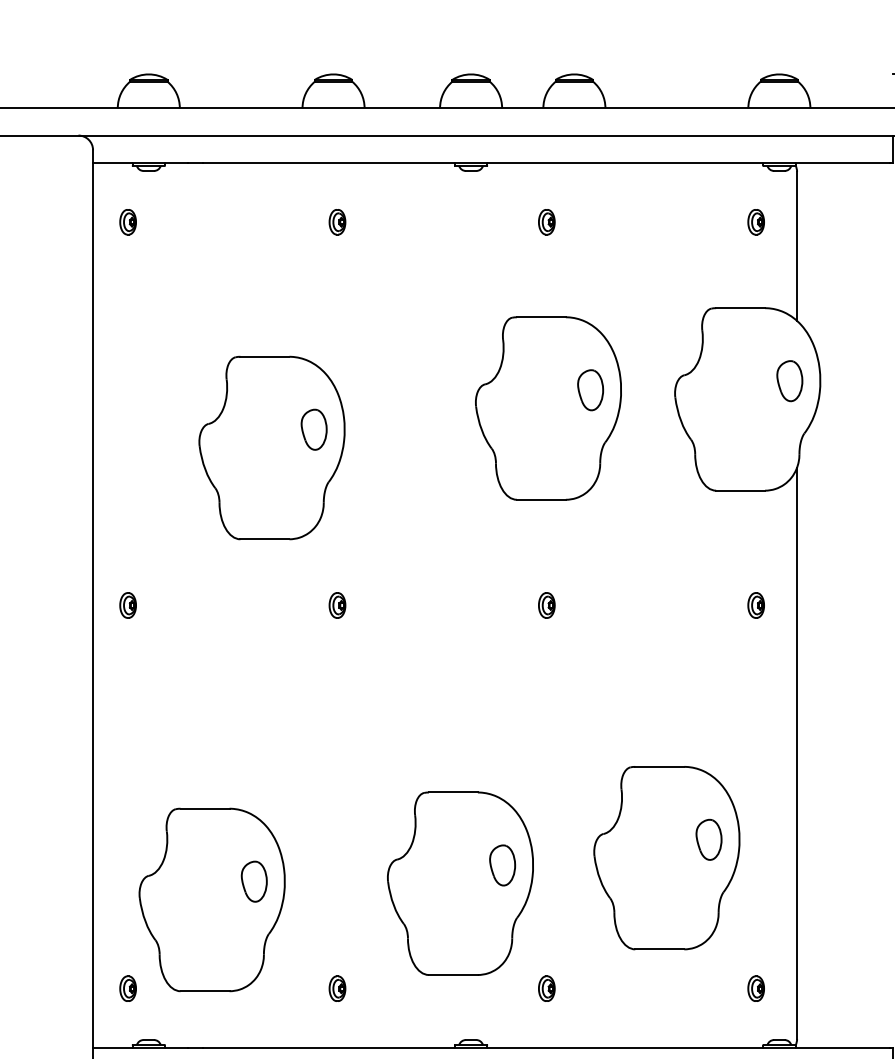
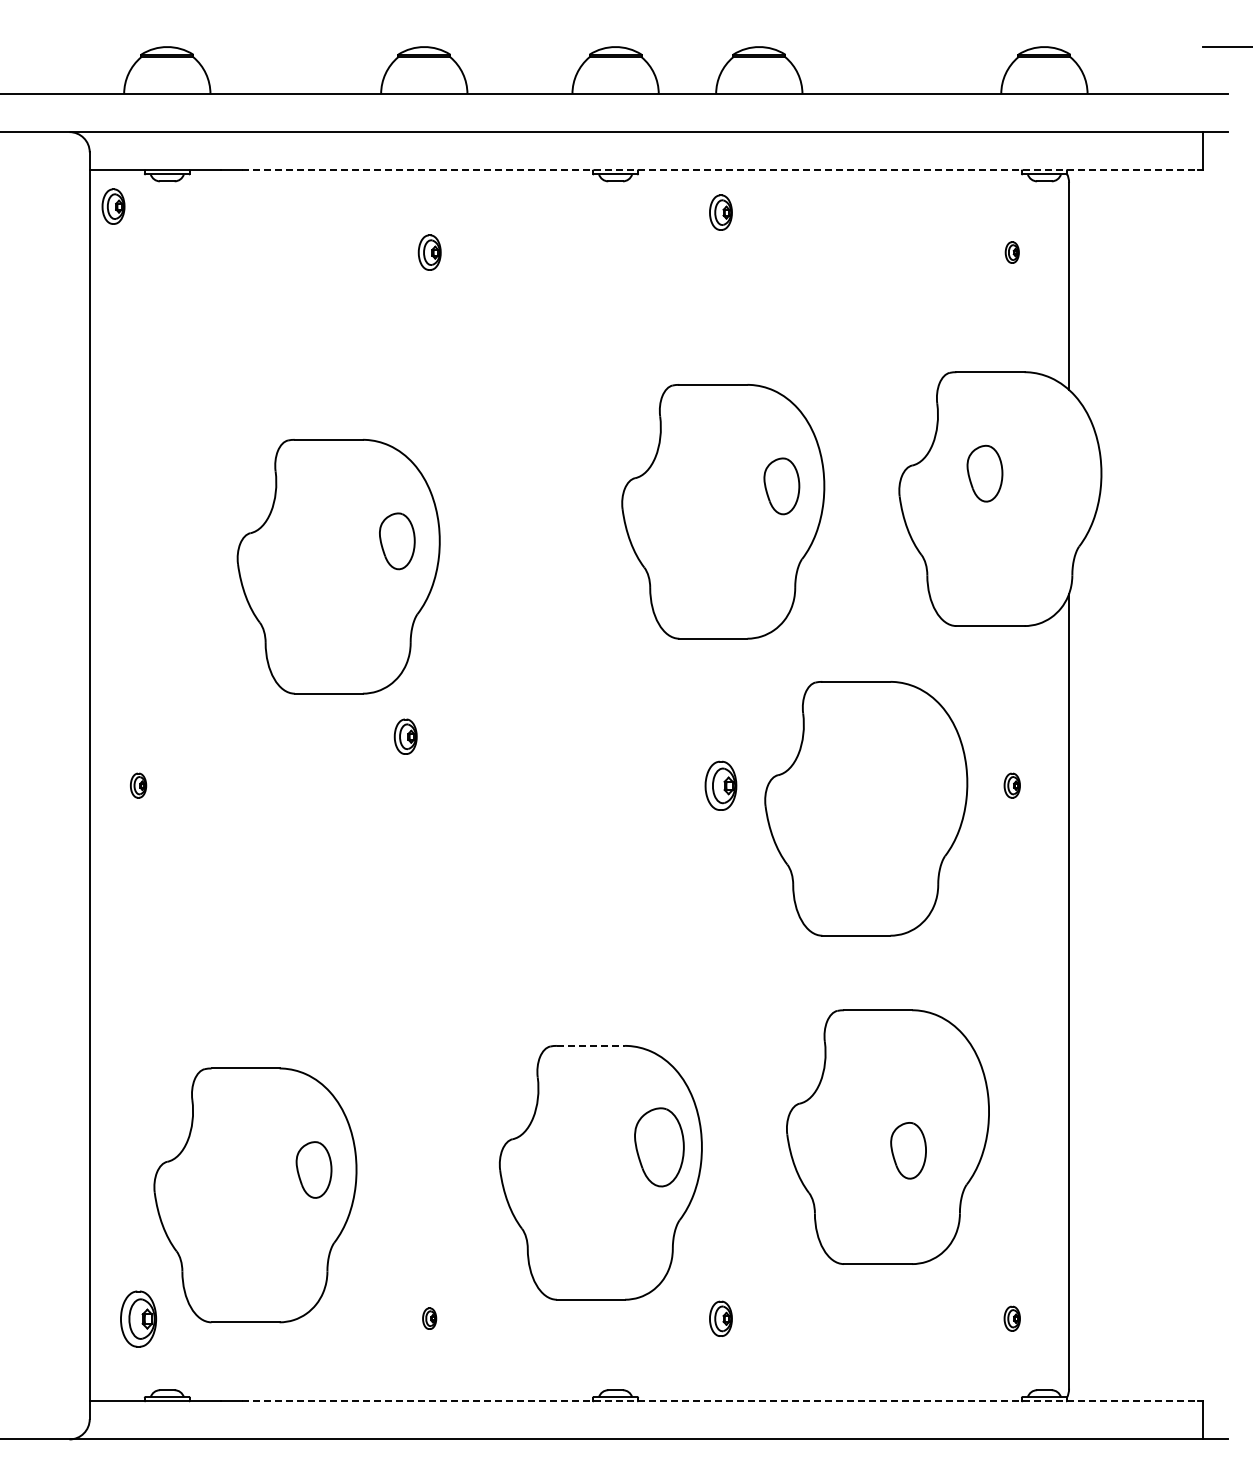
line: (546, 163) -> (720, 170), solid -> dashed
part: (128, 222) -> (113, 206), moved
part: (546, 222) -> (720, 212), moved
part: (756, 222) -> (1012, 252), size x0.6
part: (789, 381) -> (984, 473), moved
part: (128, 605) -> (138, 785), size x0.7
part: (337, 605) -> (405, 736), moved
part: (546, 605) -> (720, 785), size x1.4
part: (756, 605) -> (1012, 785), size x0.7
part: (651, 621) -> (866, 808), added
line: (453, 792) -> (591, 1045), solid -> dashed
part: (708, 839) -> (908, 1150), moved
part: (502, 865) -> (659, 1147), size x1.4
part: (128, 988) -> (138, 1318), size x1.6
part: (337, 988) -> (429, 1318), size x0.6
part: (756, 988) -> (1012, 1318), size x0.7
line: (546, 1048) -> (720, 1401), solid -> dashed

